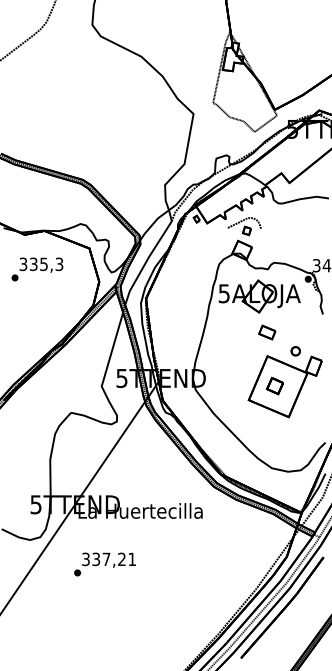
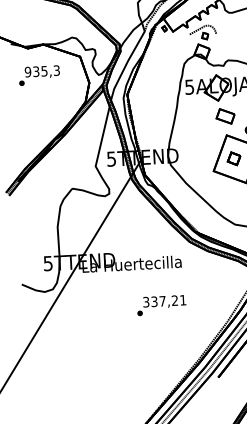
text: (23, 263) -> (28, 71), 335,3 -> 935,3
part: (267, 332) -> (225, 116), size x1.4
text: (104, 564) -> (161, 305), moved

